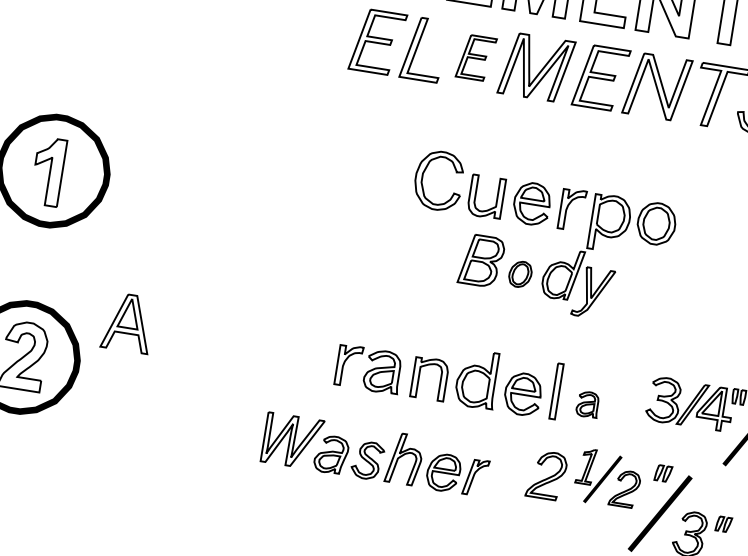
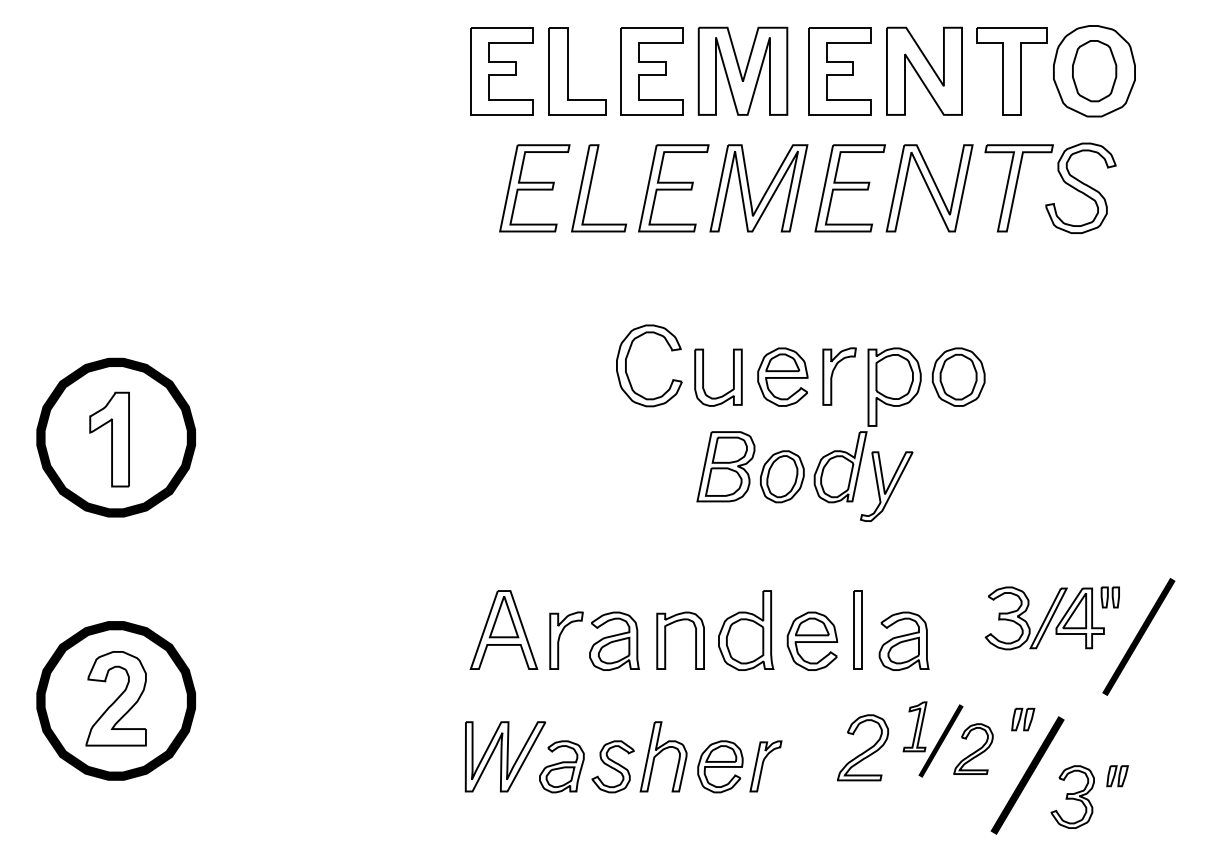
part: (476, 57) -> (673, 188), size x1.43
part: (520, 274) -> (782, 476), size x1.43
part: (127, 322) -> (503, 629), moved
part: (587, 404) -> (903, 640), size x1.67

